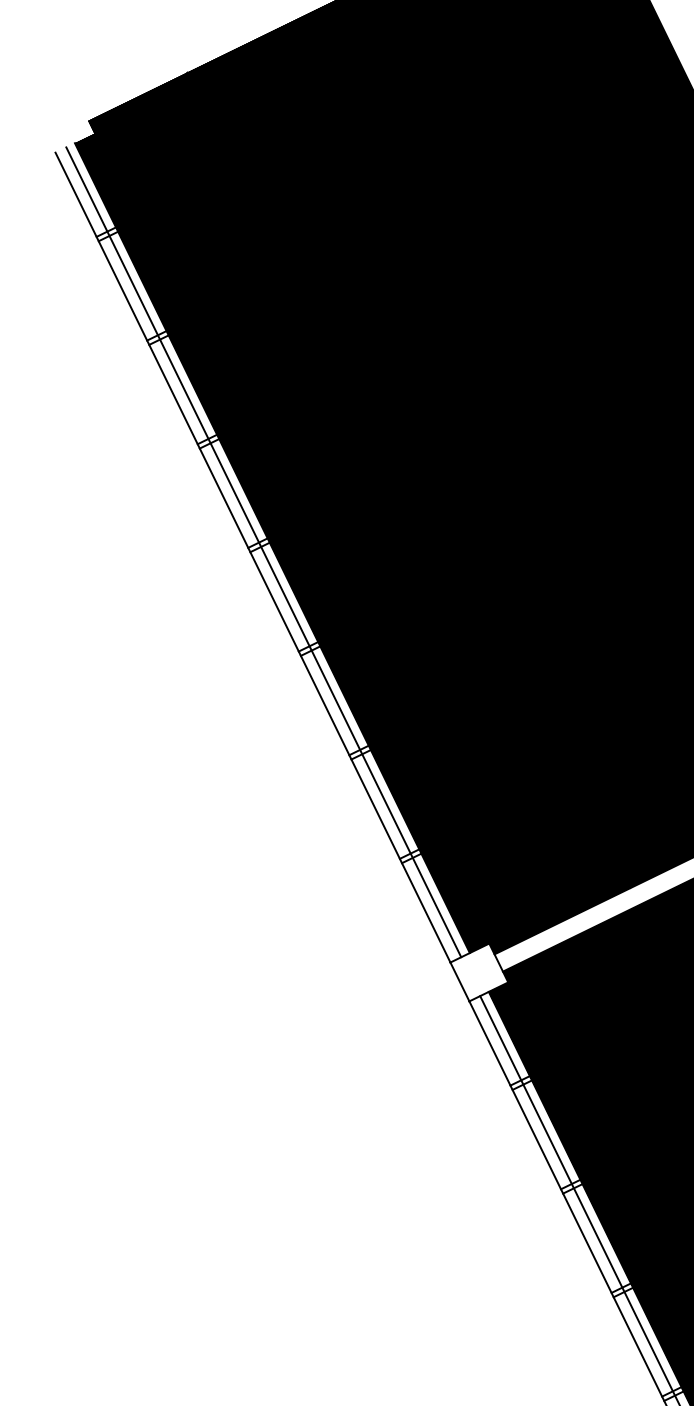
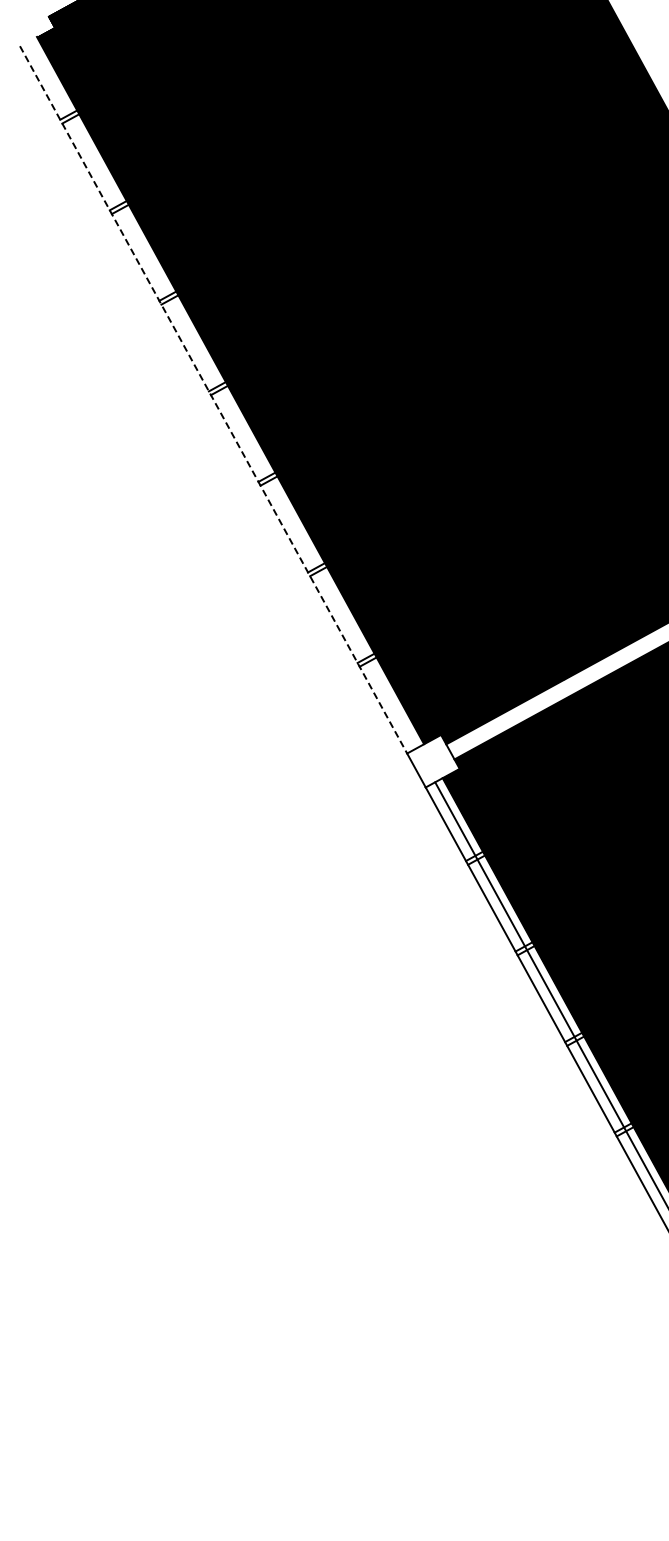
line: (263, 552) -> (222, 394), removed
line: (252, 558) -> (213, 400), solid -> dashed

